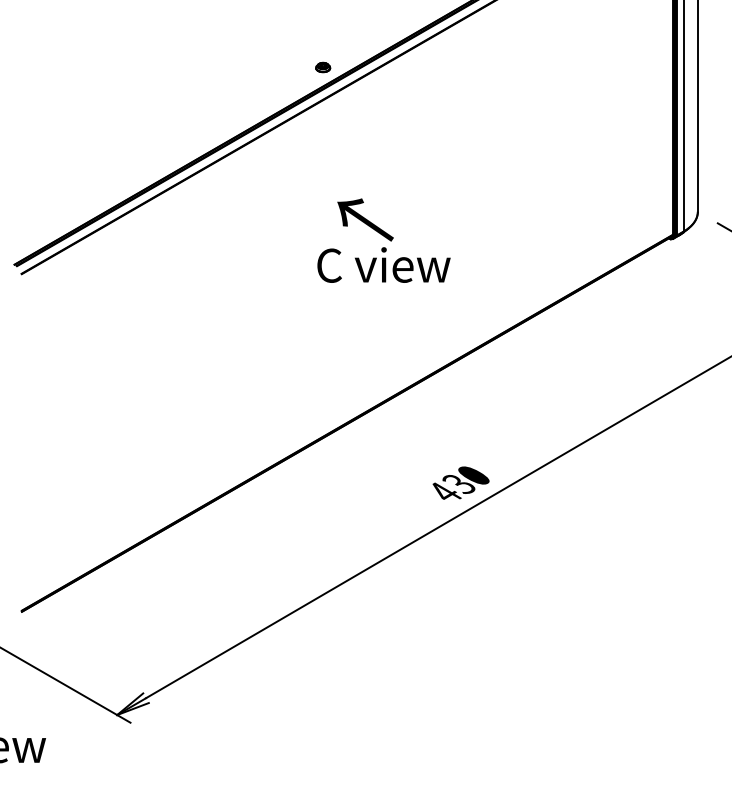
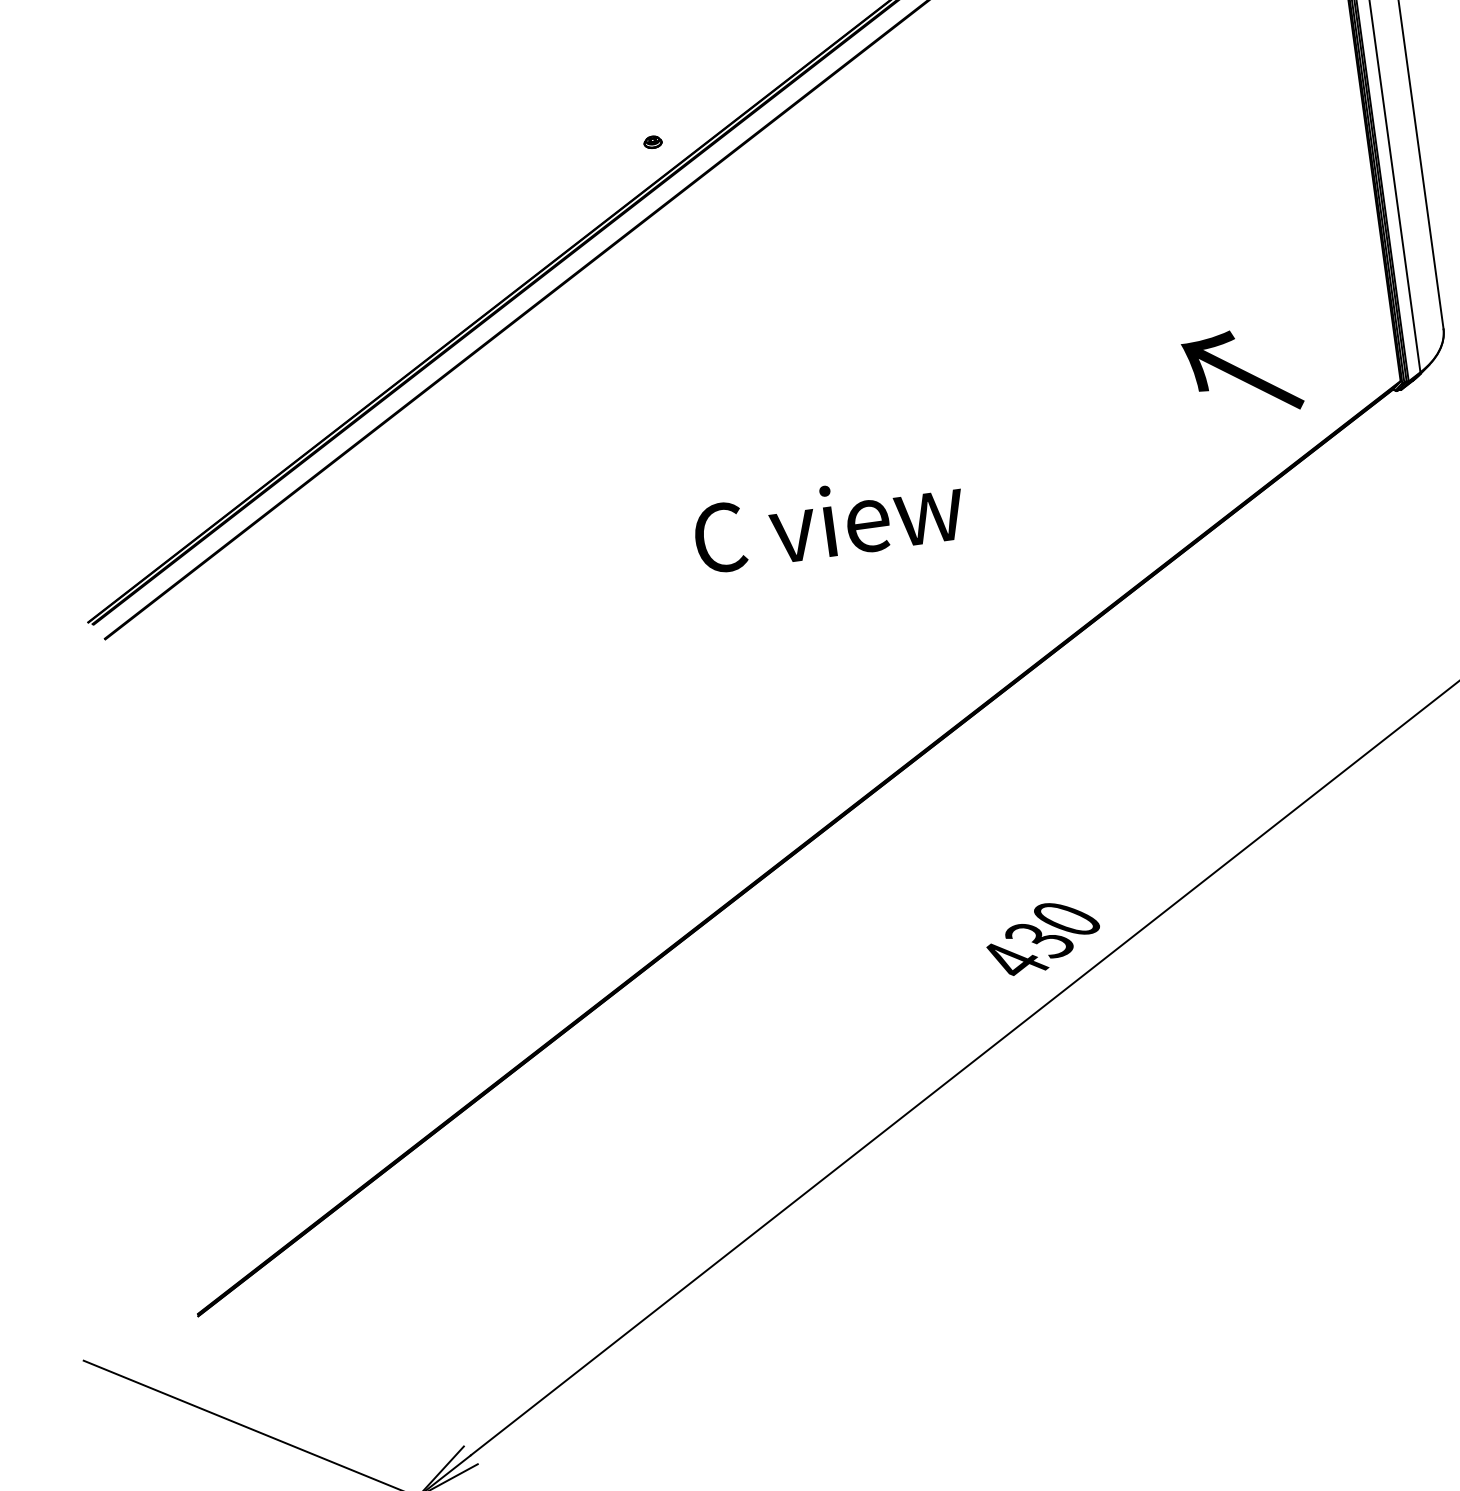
part: (323, 67) -> (653, 142), size x0.6
text: (365, 219) -> (1242, 371), moved

